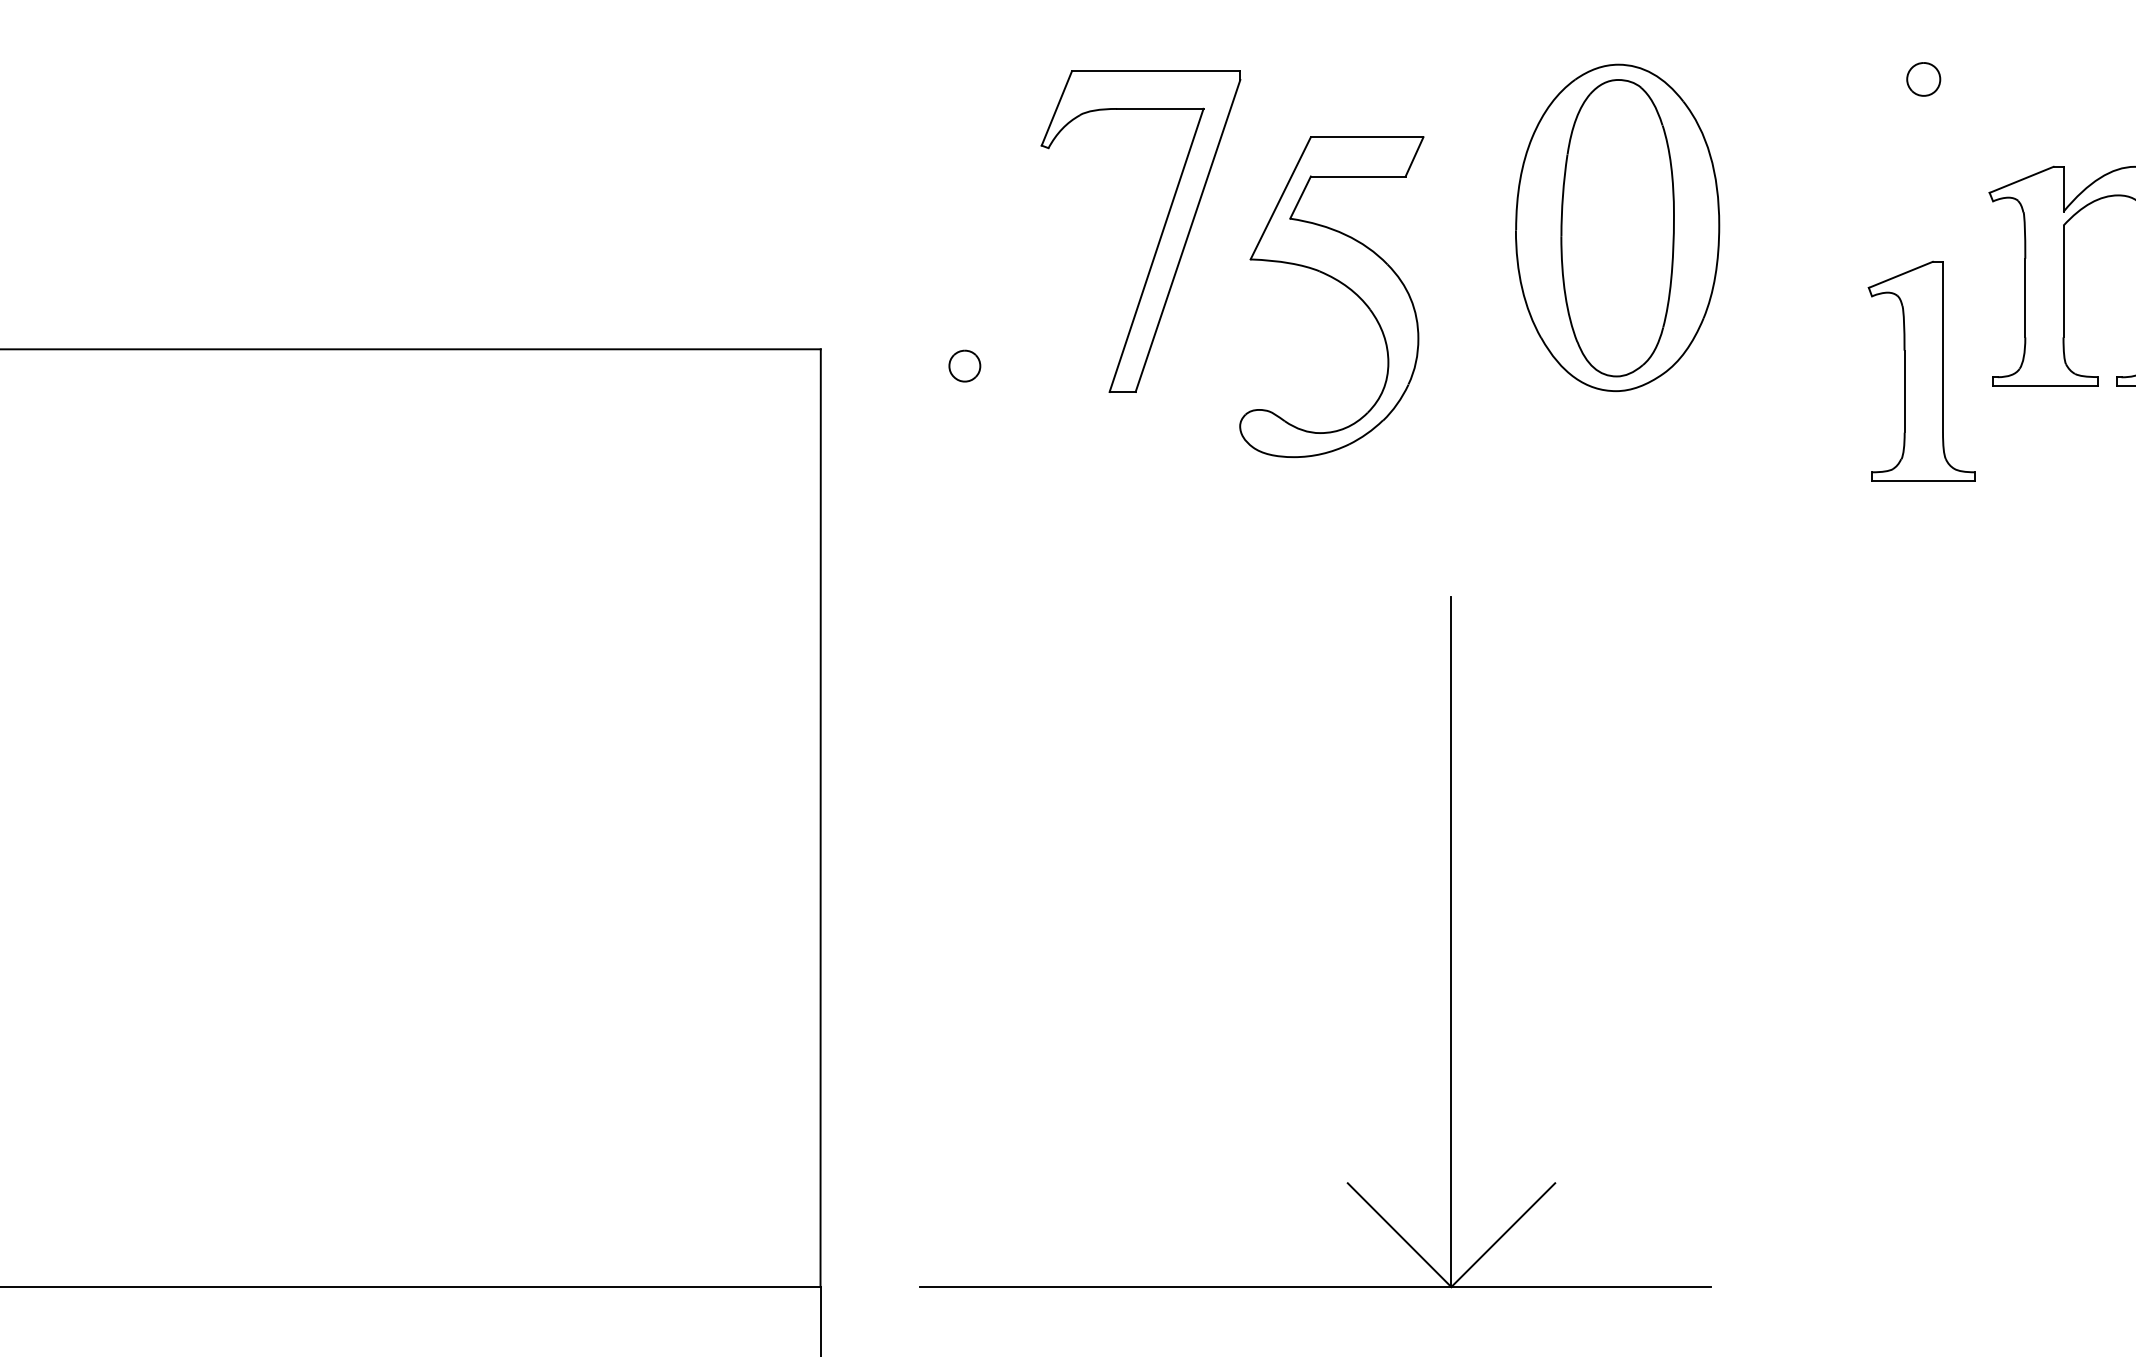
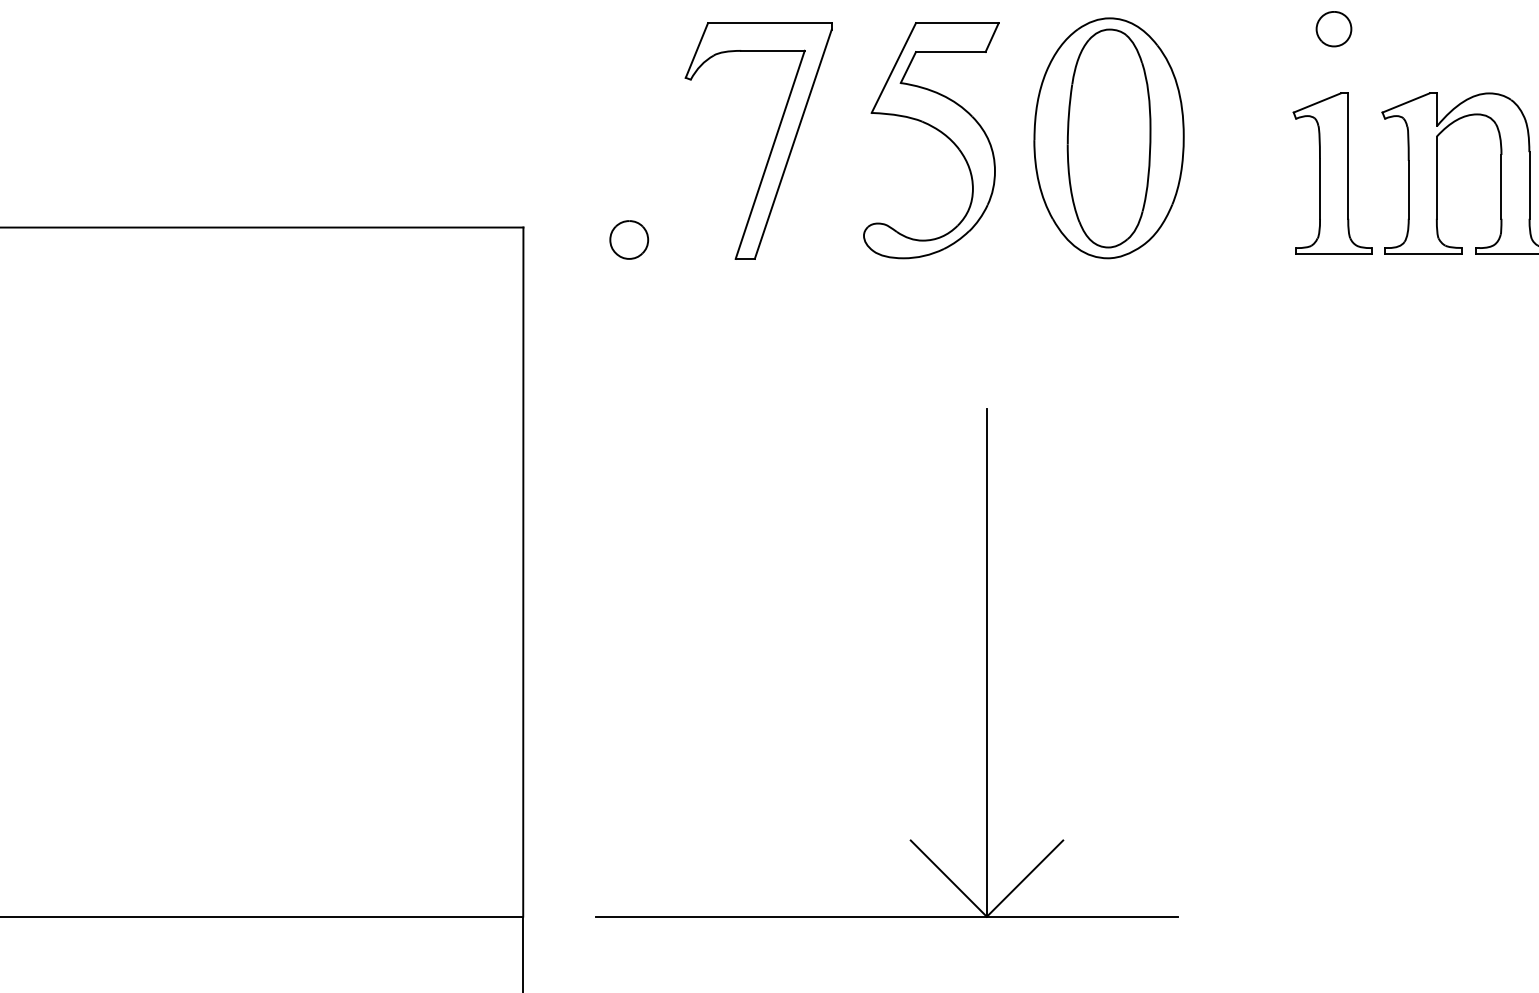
part: (1923, 79) -> (1333, 29), size x1.43
part: (1338, 282) -> (936, 129), moved
part: (964, 365) -> (629, 239), size x1.67
part: (1921, 370) -> (1332, 173), moved

